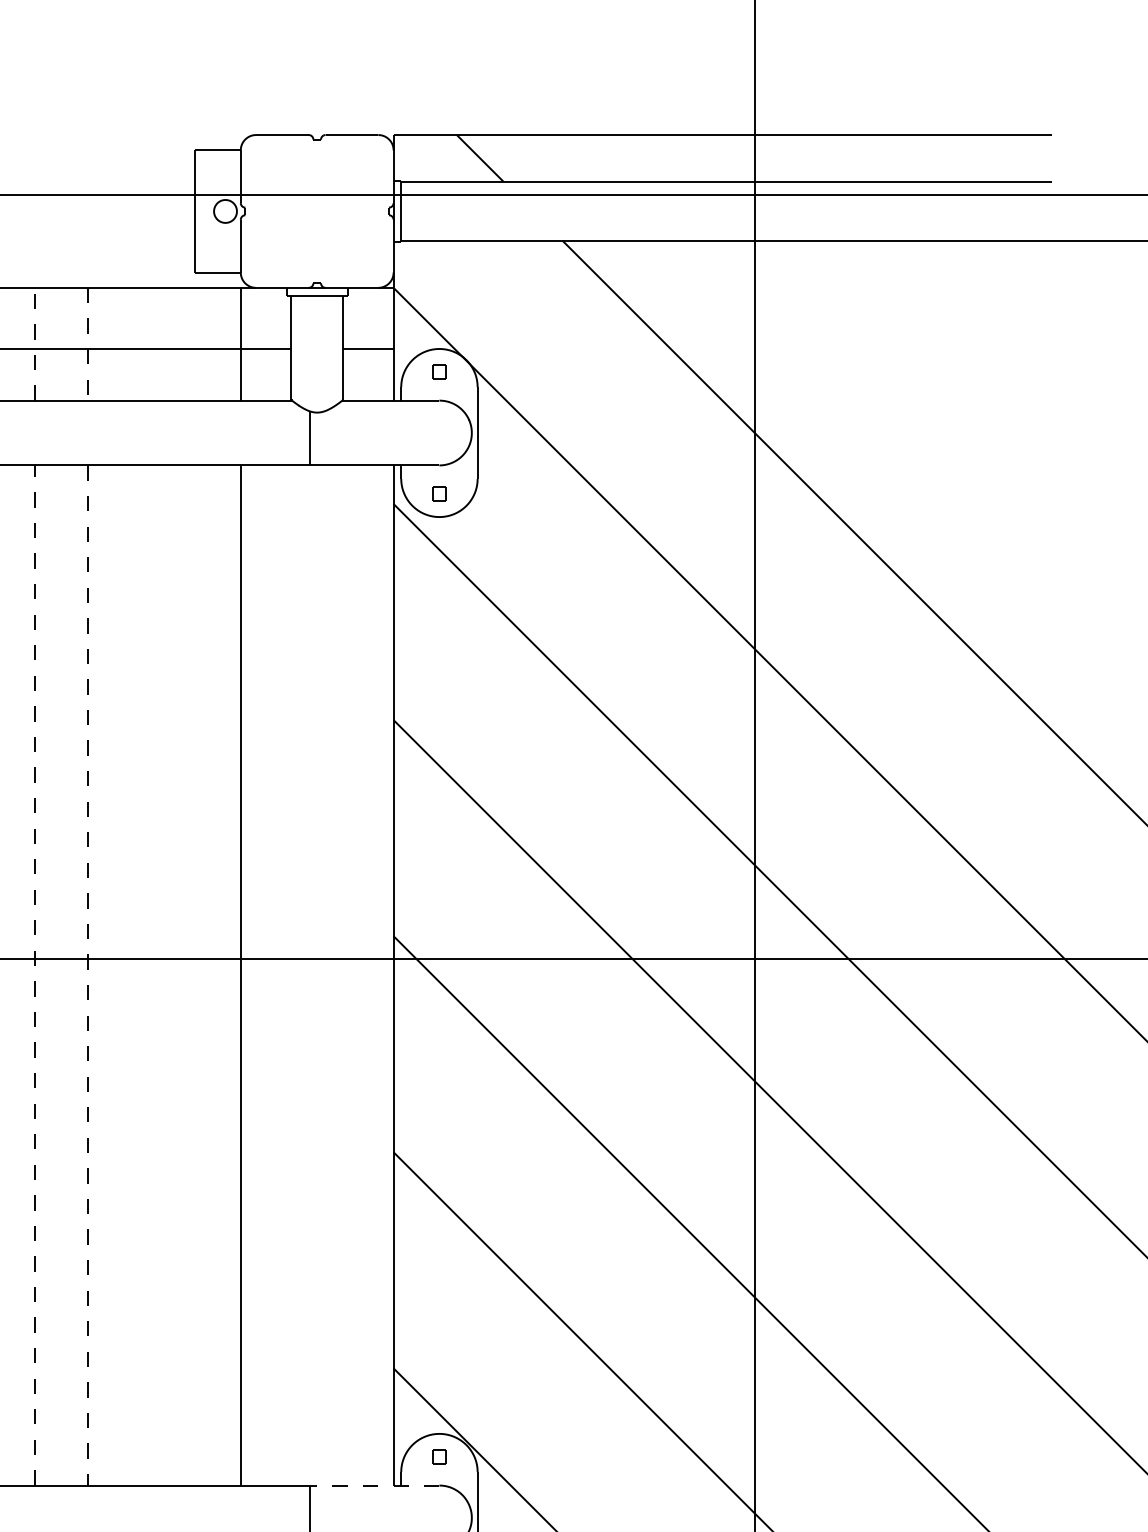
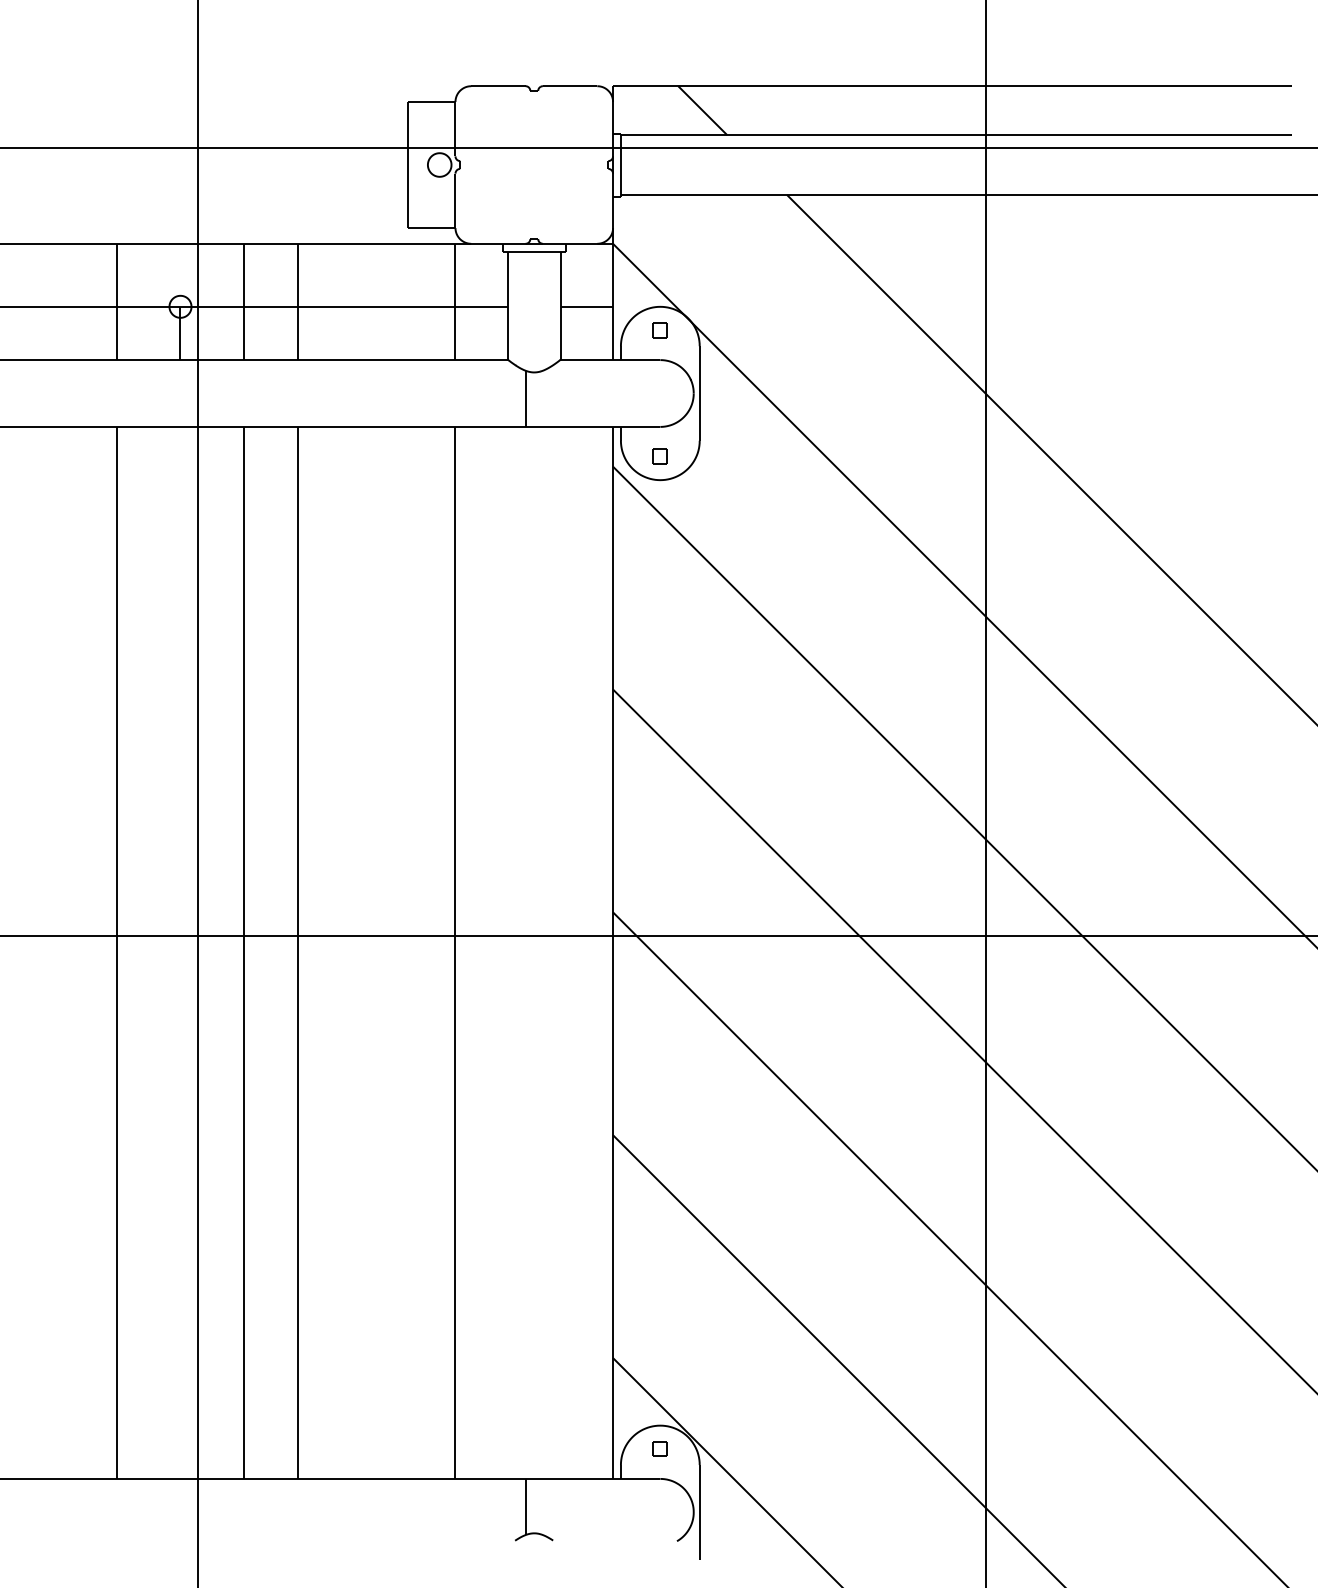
line: (35, 343) -> (243, 301), dashed -> solid
line: (87, 344) -> (297, 302), dashed -> solid
line: (35, 975) -> (243, 952), dashed -> solid
line: (87, 975) -> (297, 952), dashed -> solid
line: (374, 1485) -> (593, 1478), dashed -> solid

